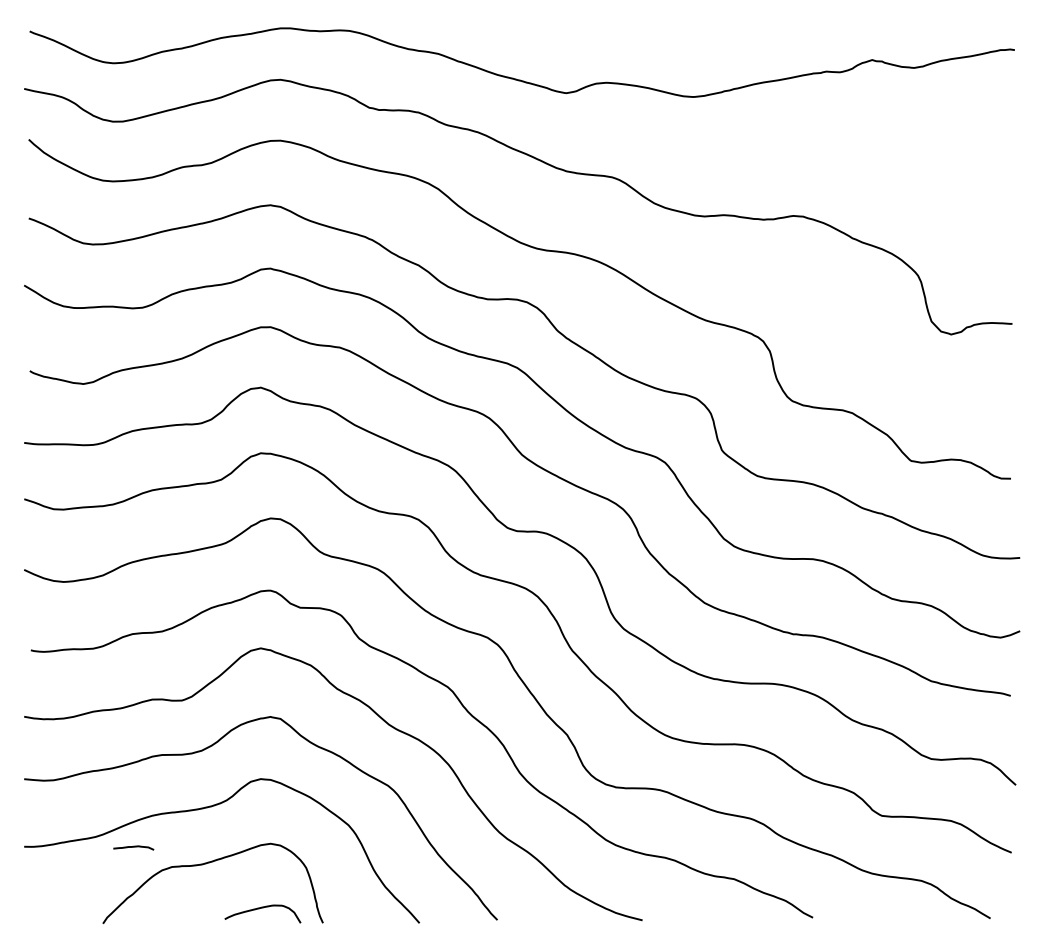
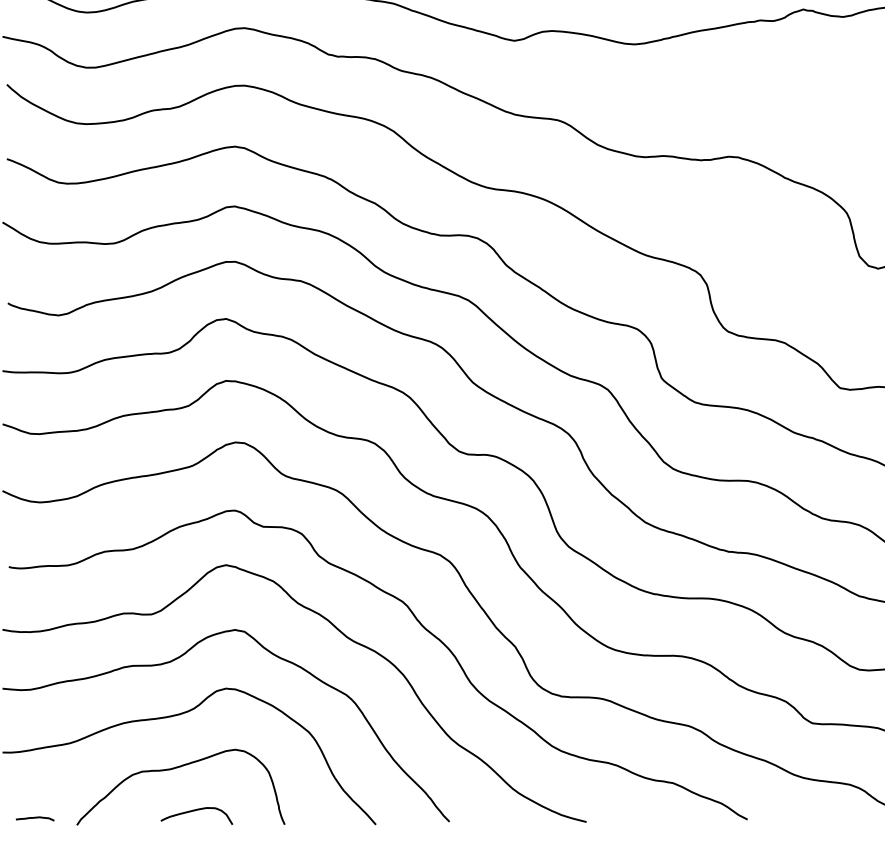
curve: (133, 847) -> (34, 818), moved
curve: (262, 908) -> (196, 810), moved

